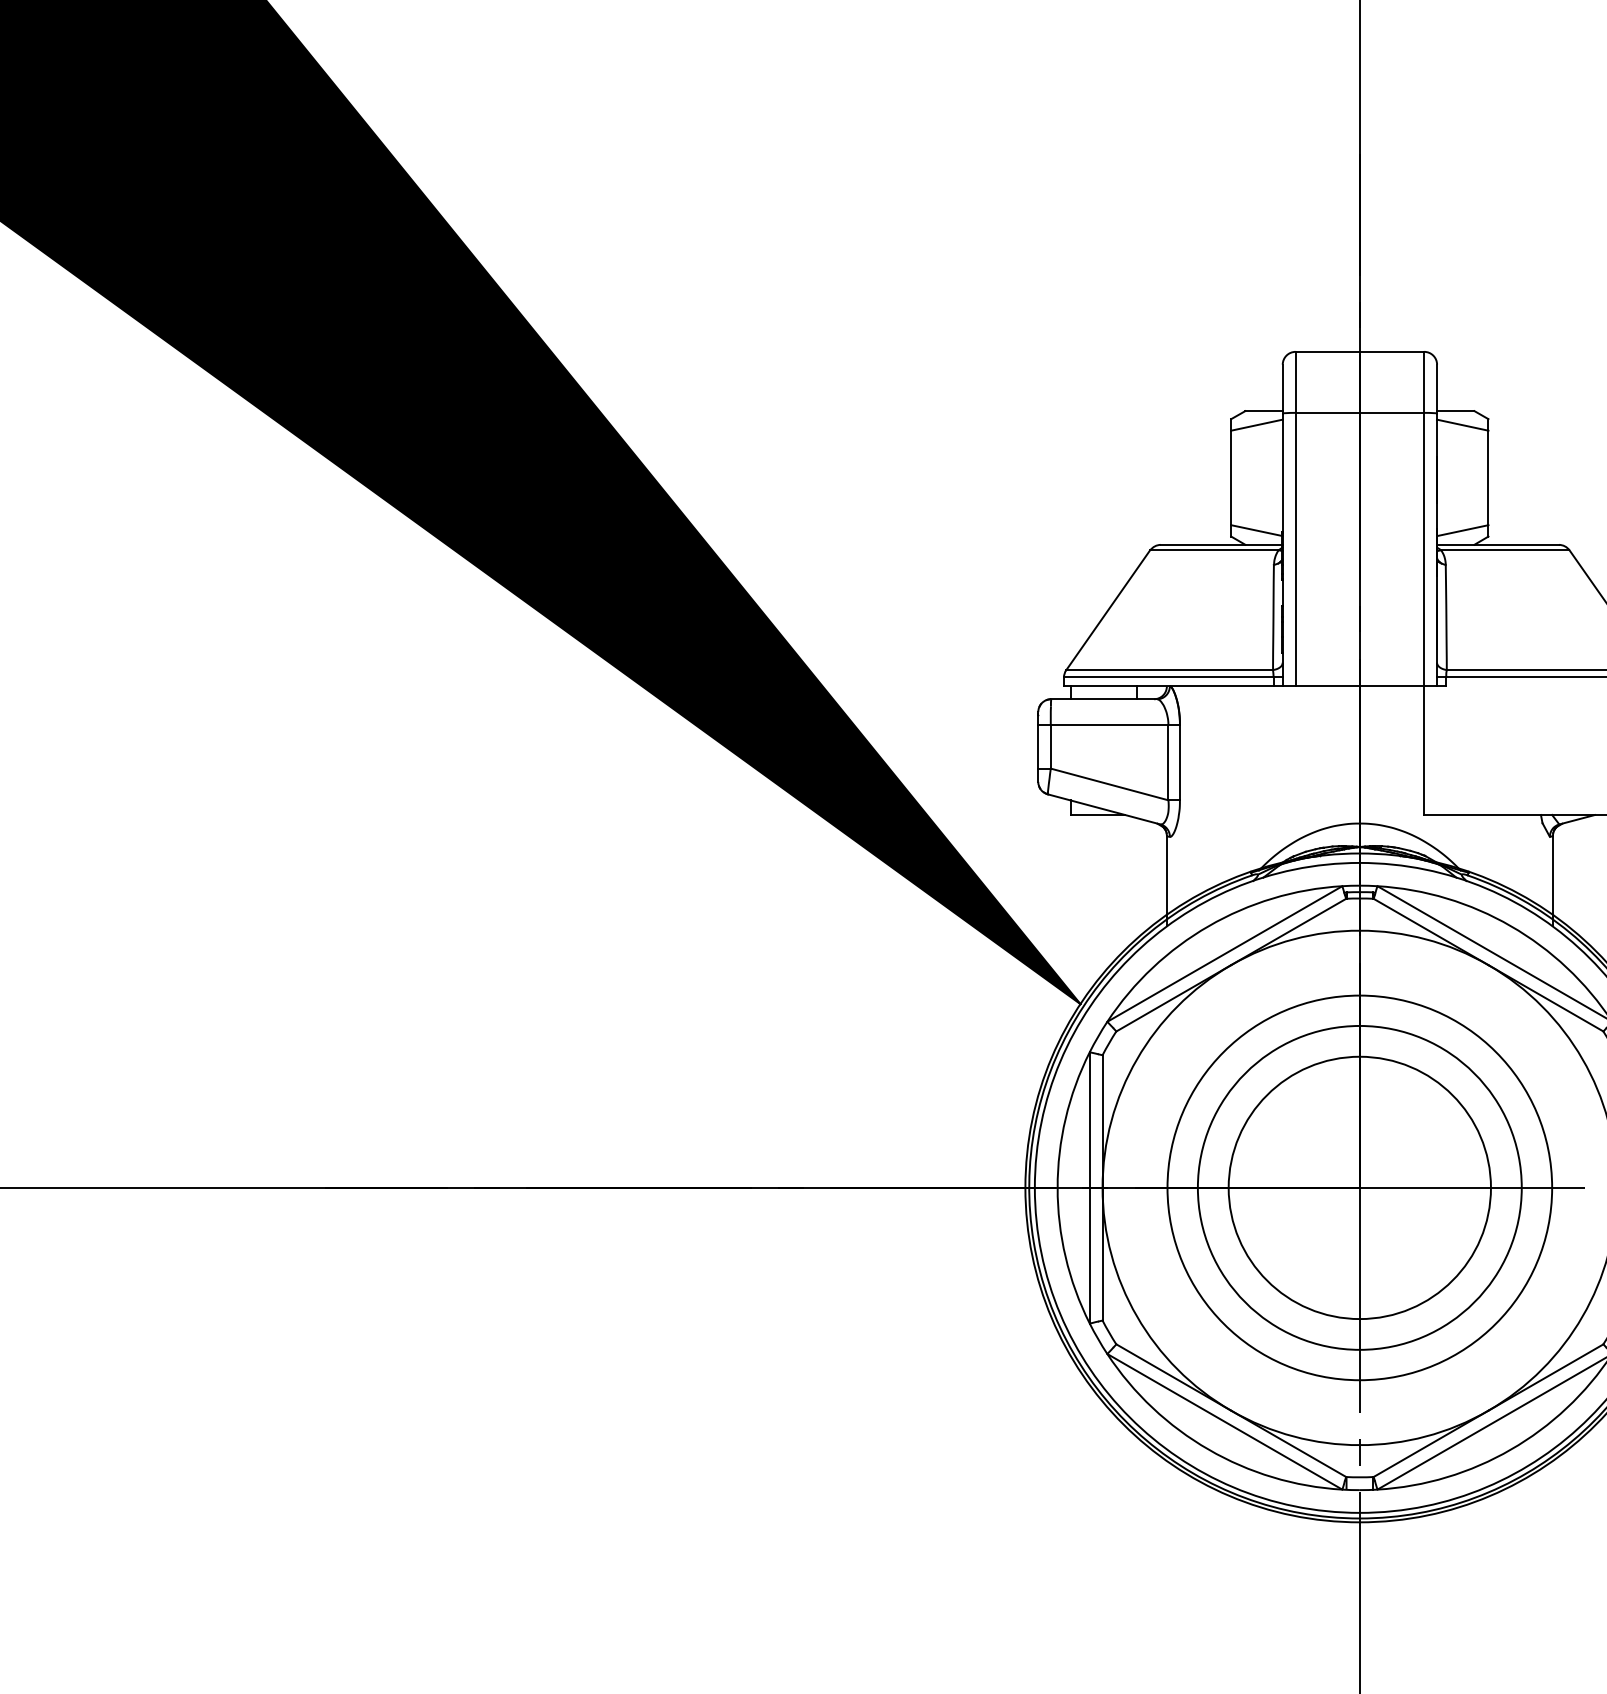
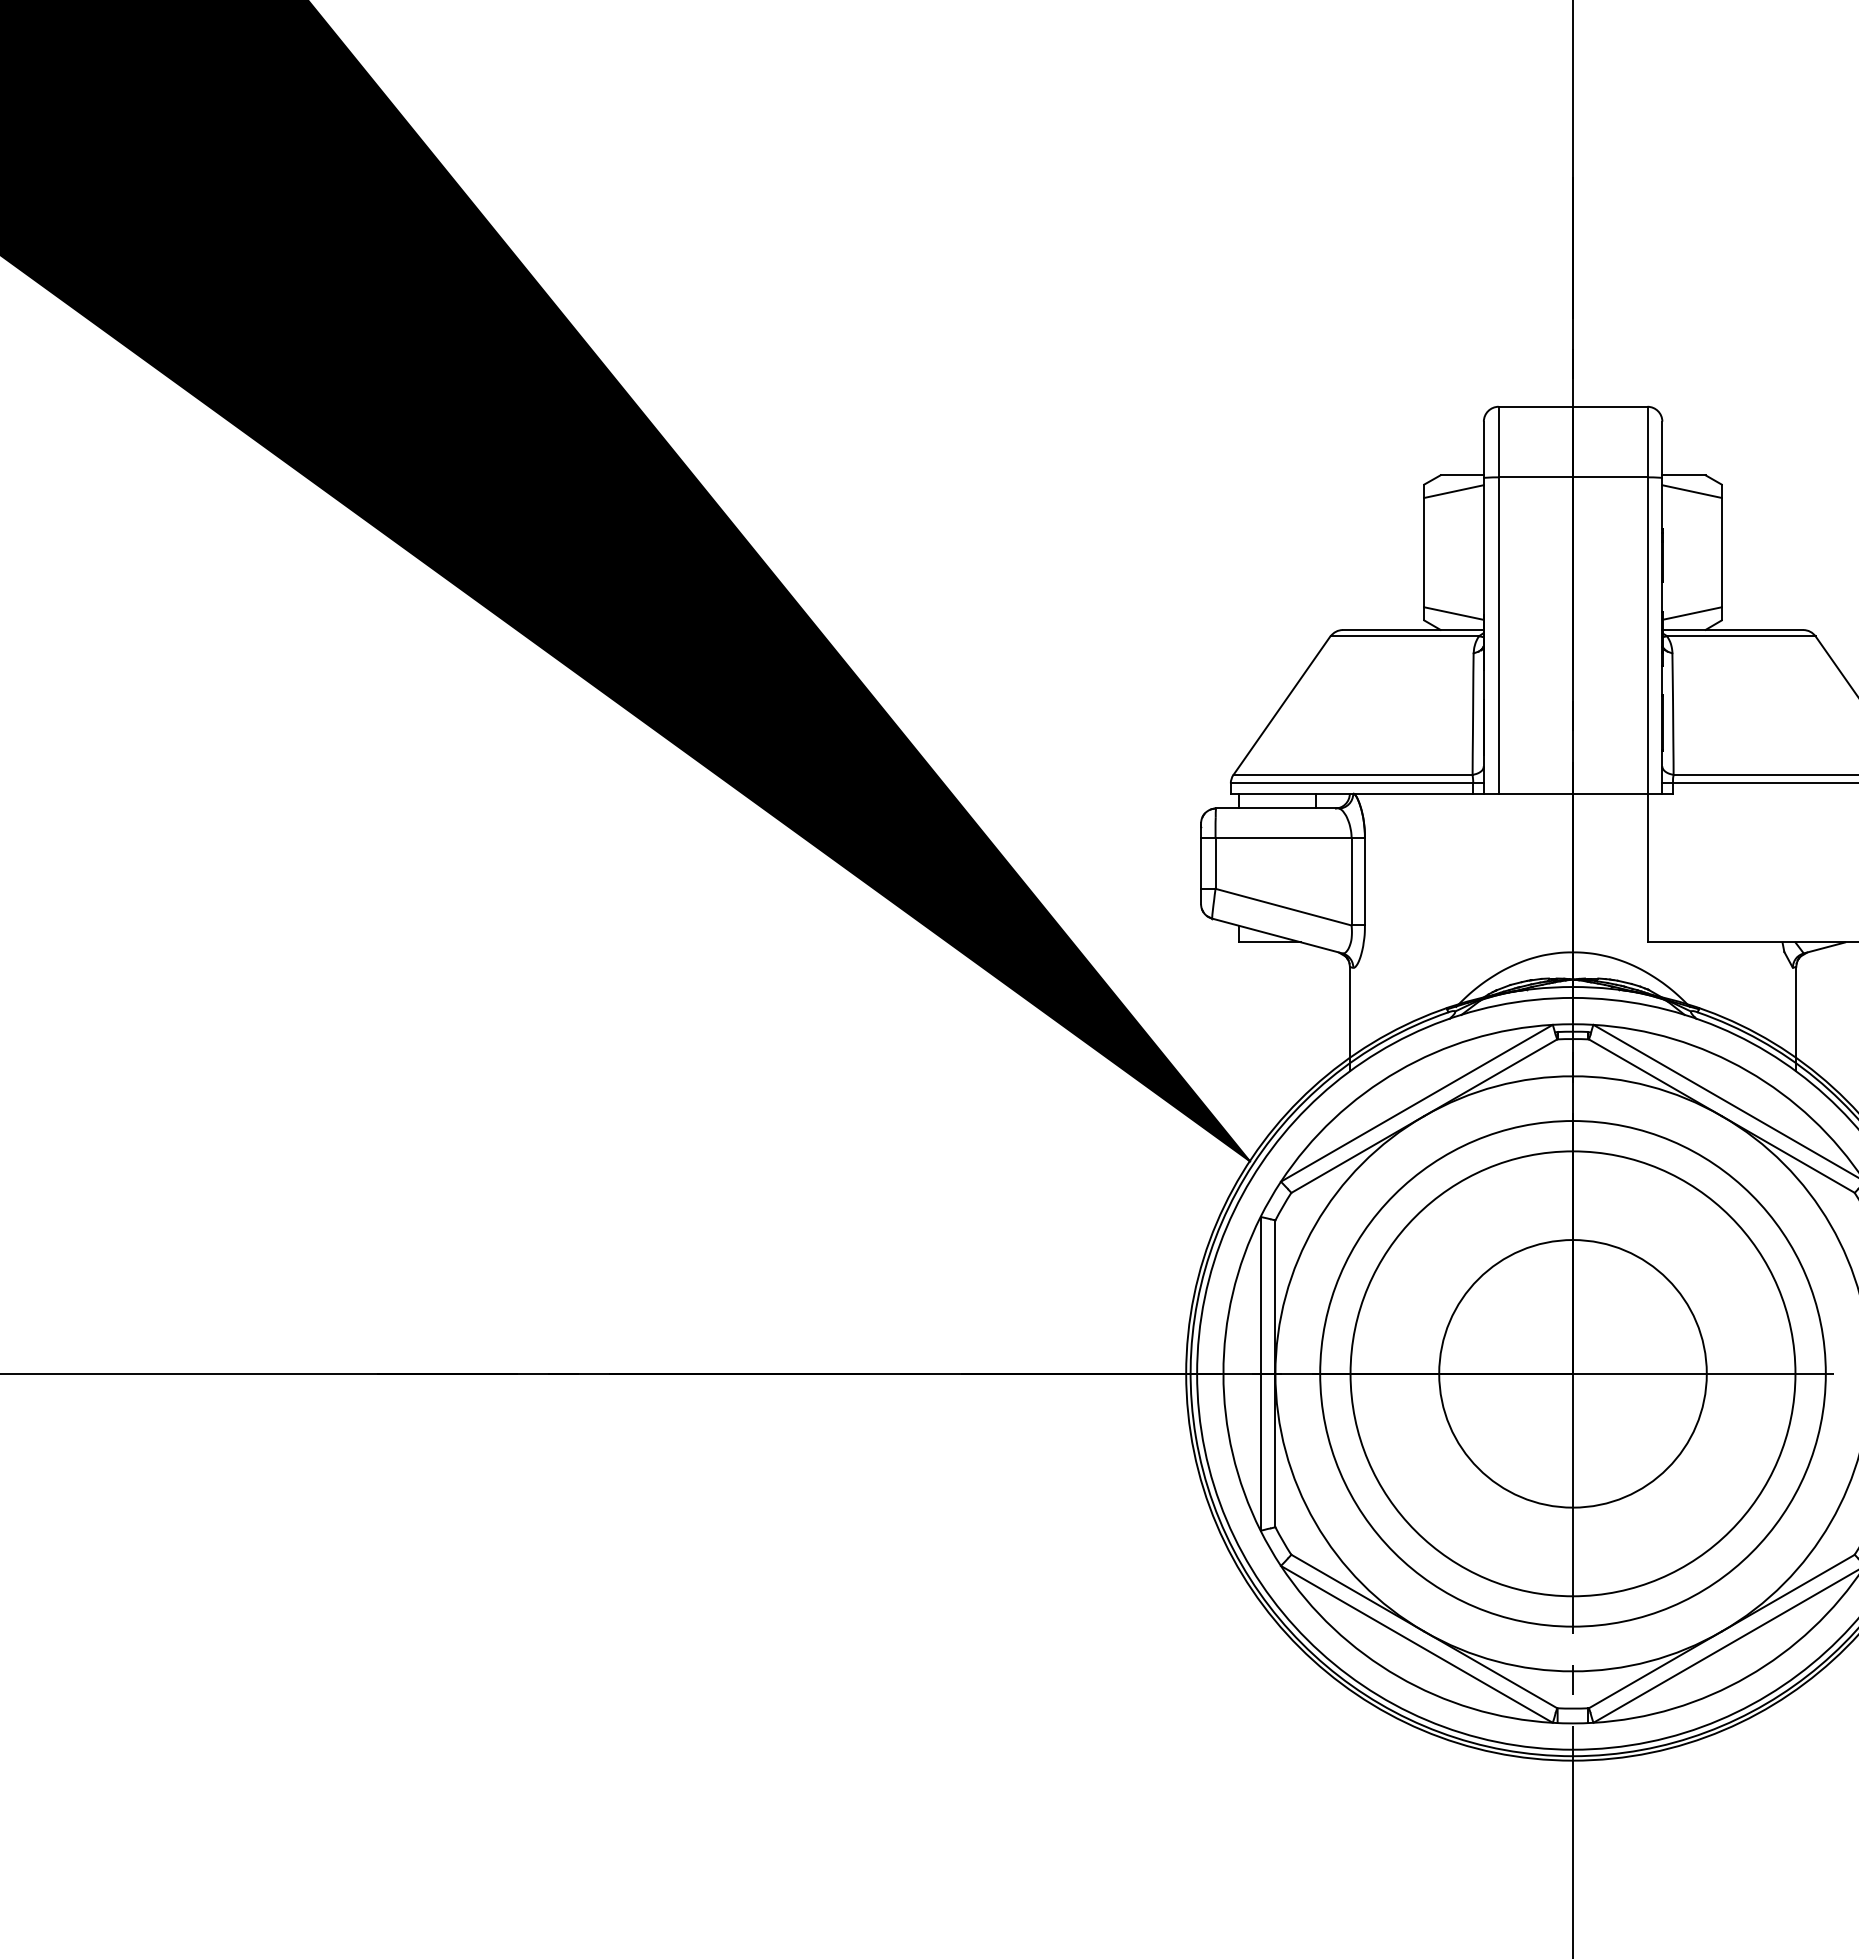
circle: (1359, 1187) -> (1572, 1373), size x0.71
circle: (1359, 1187) -> (1572, 1373), size x1.67

